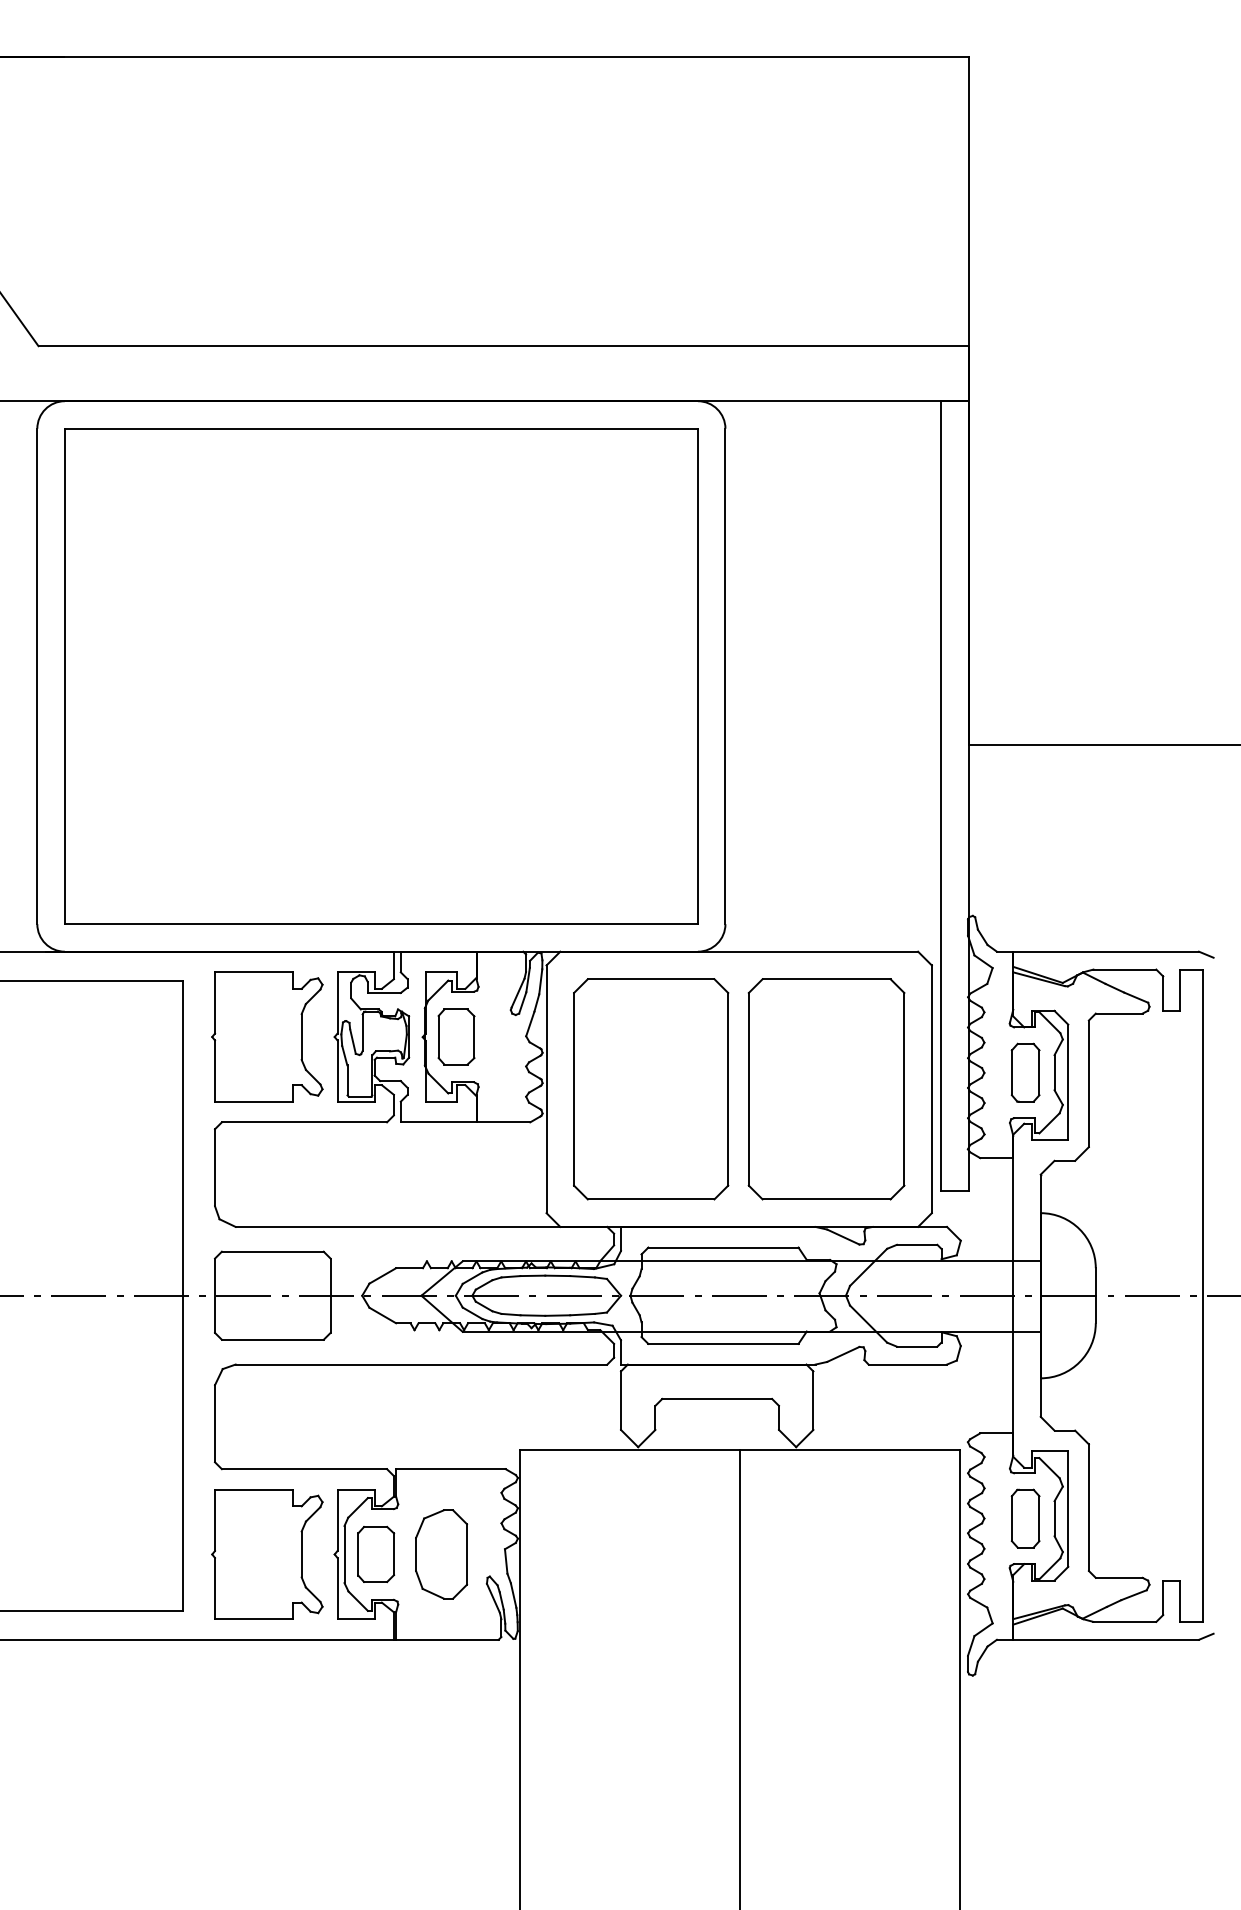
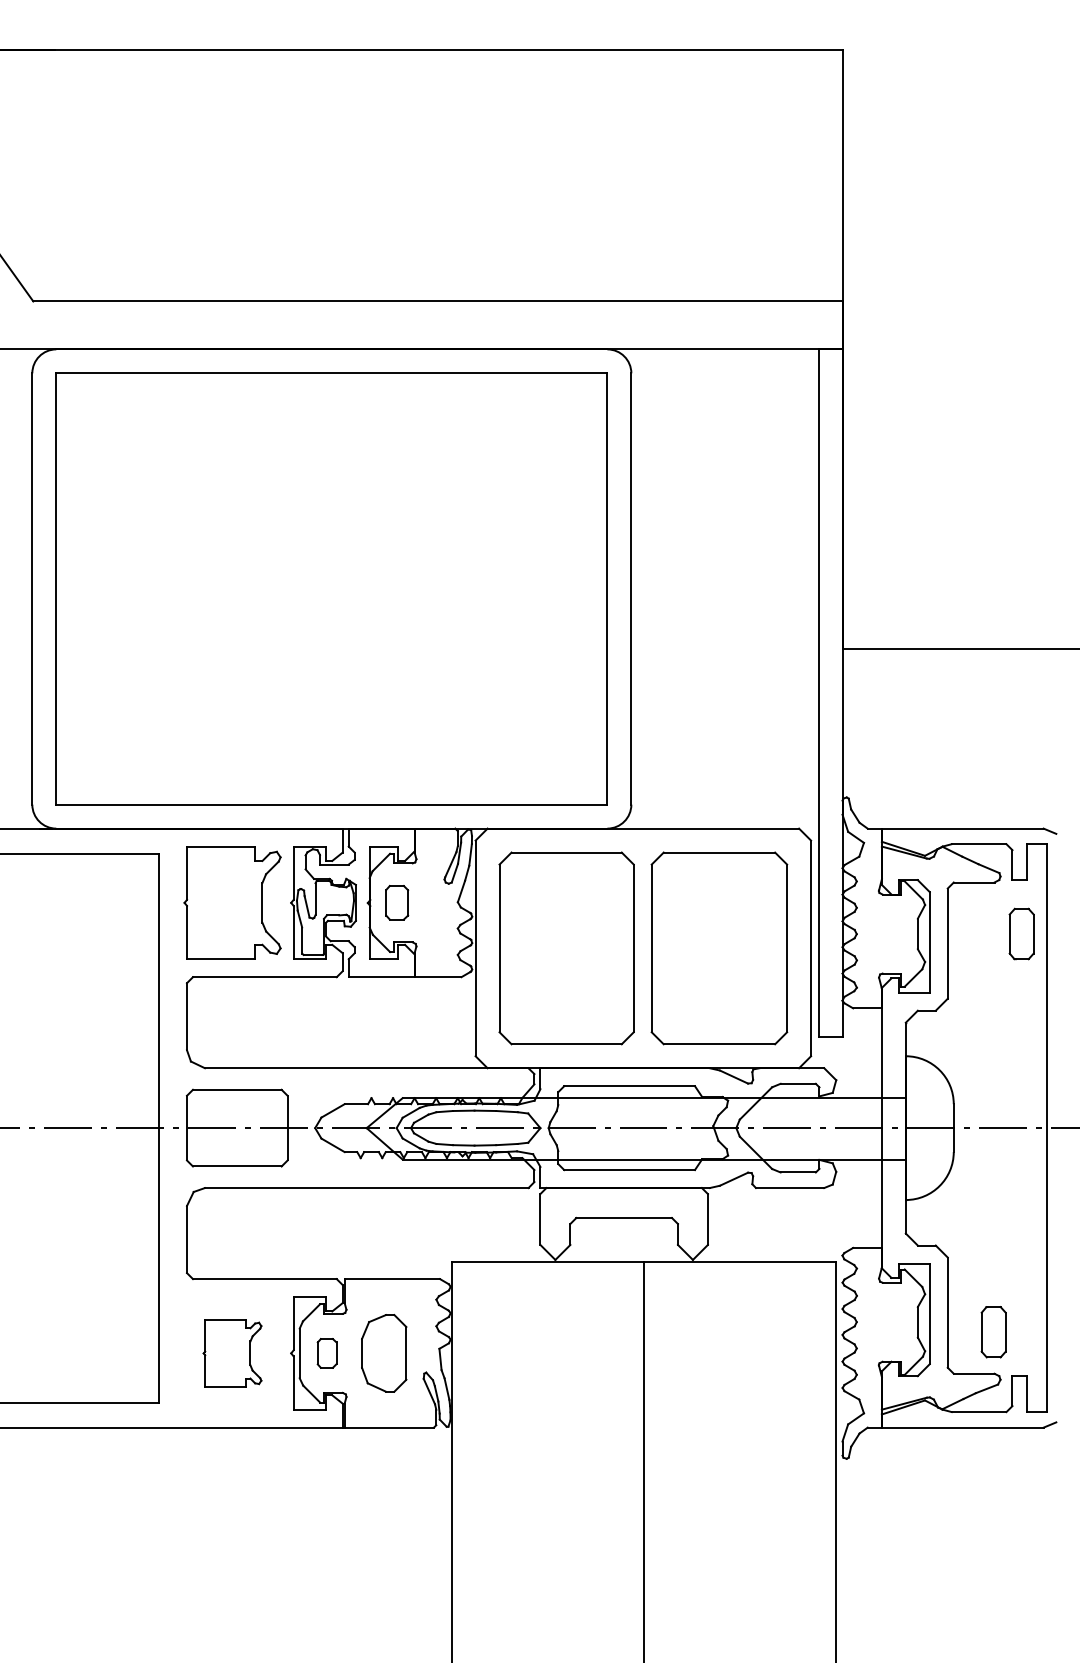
part: (455, 1036) -> (396, 902), size x0.7
part: (1025, 1072) -> (1021, 933), moved
part: (1025, 1519) -> (993, 1332), moved
part: (267, 1554) -> (232, 1353), size x0.6
part: (375, 1554) -> (326, 1353), size x0.6

